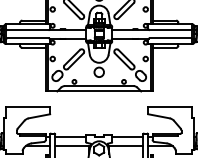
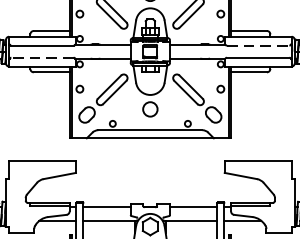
line: (170, 30) -> (258, 46), solid -> dashed
line: (28, 38) -> (43, 58), solid -> dashed

